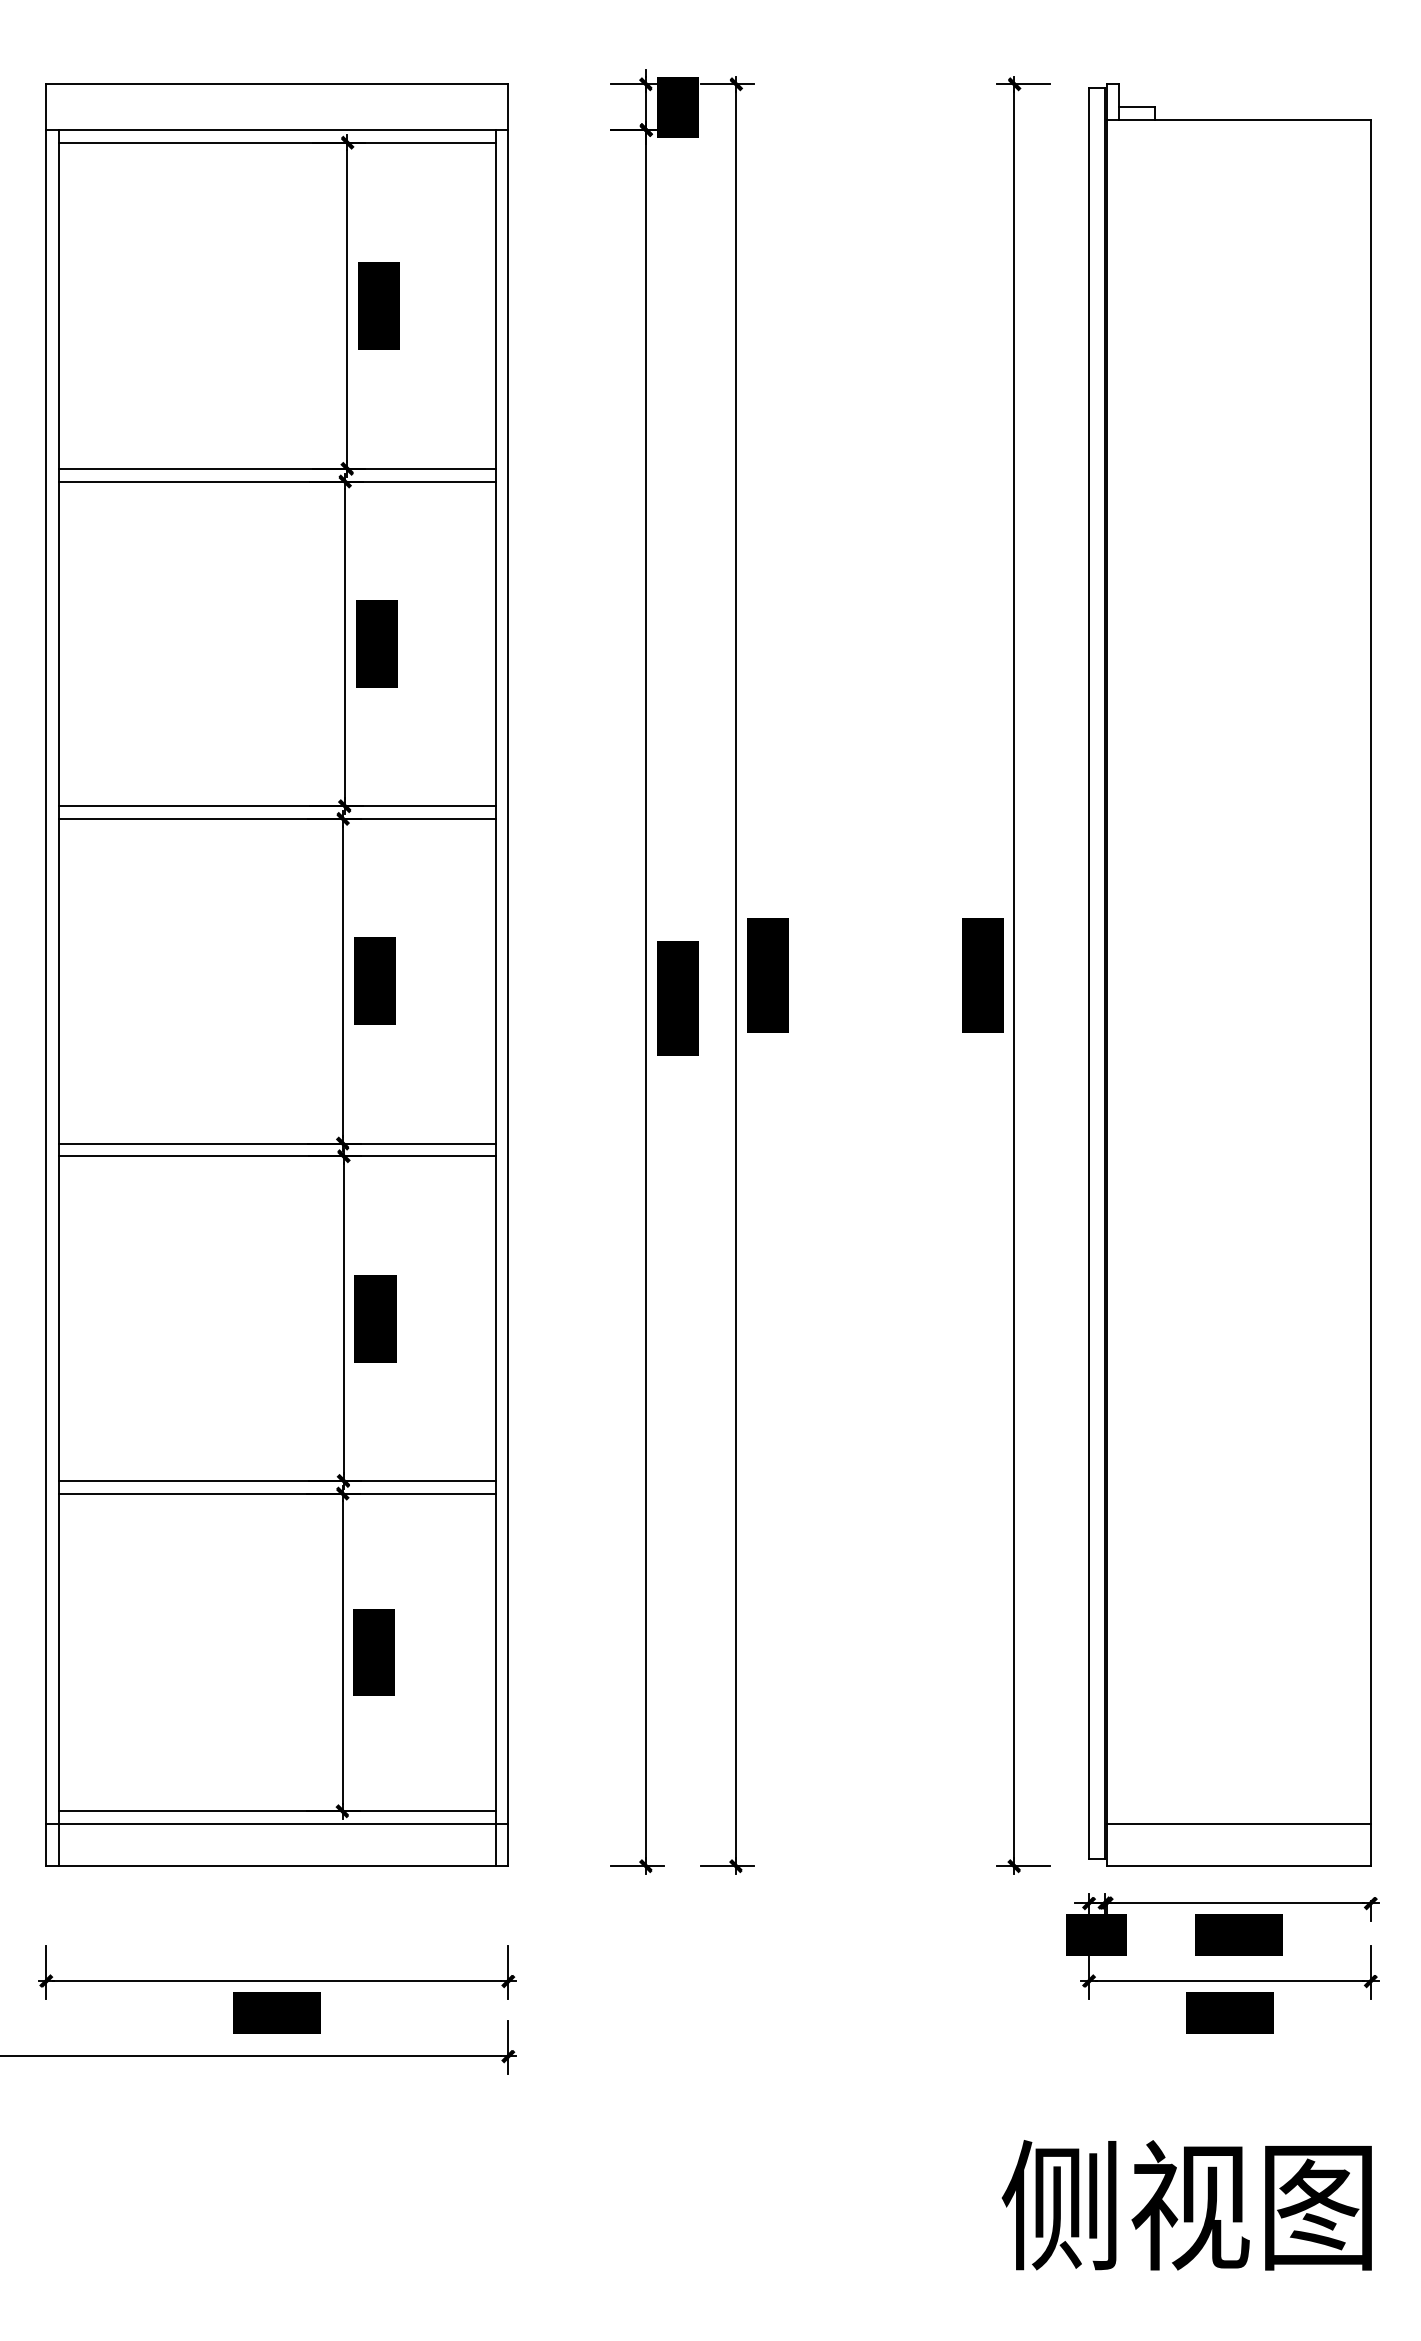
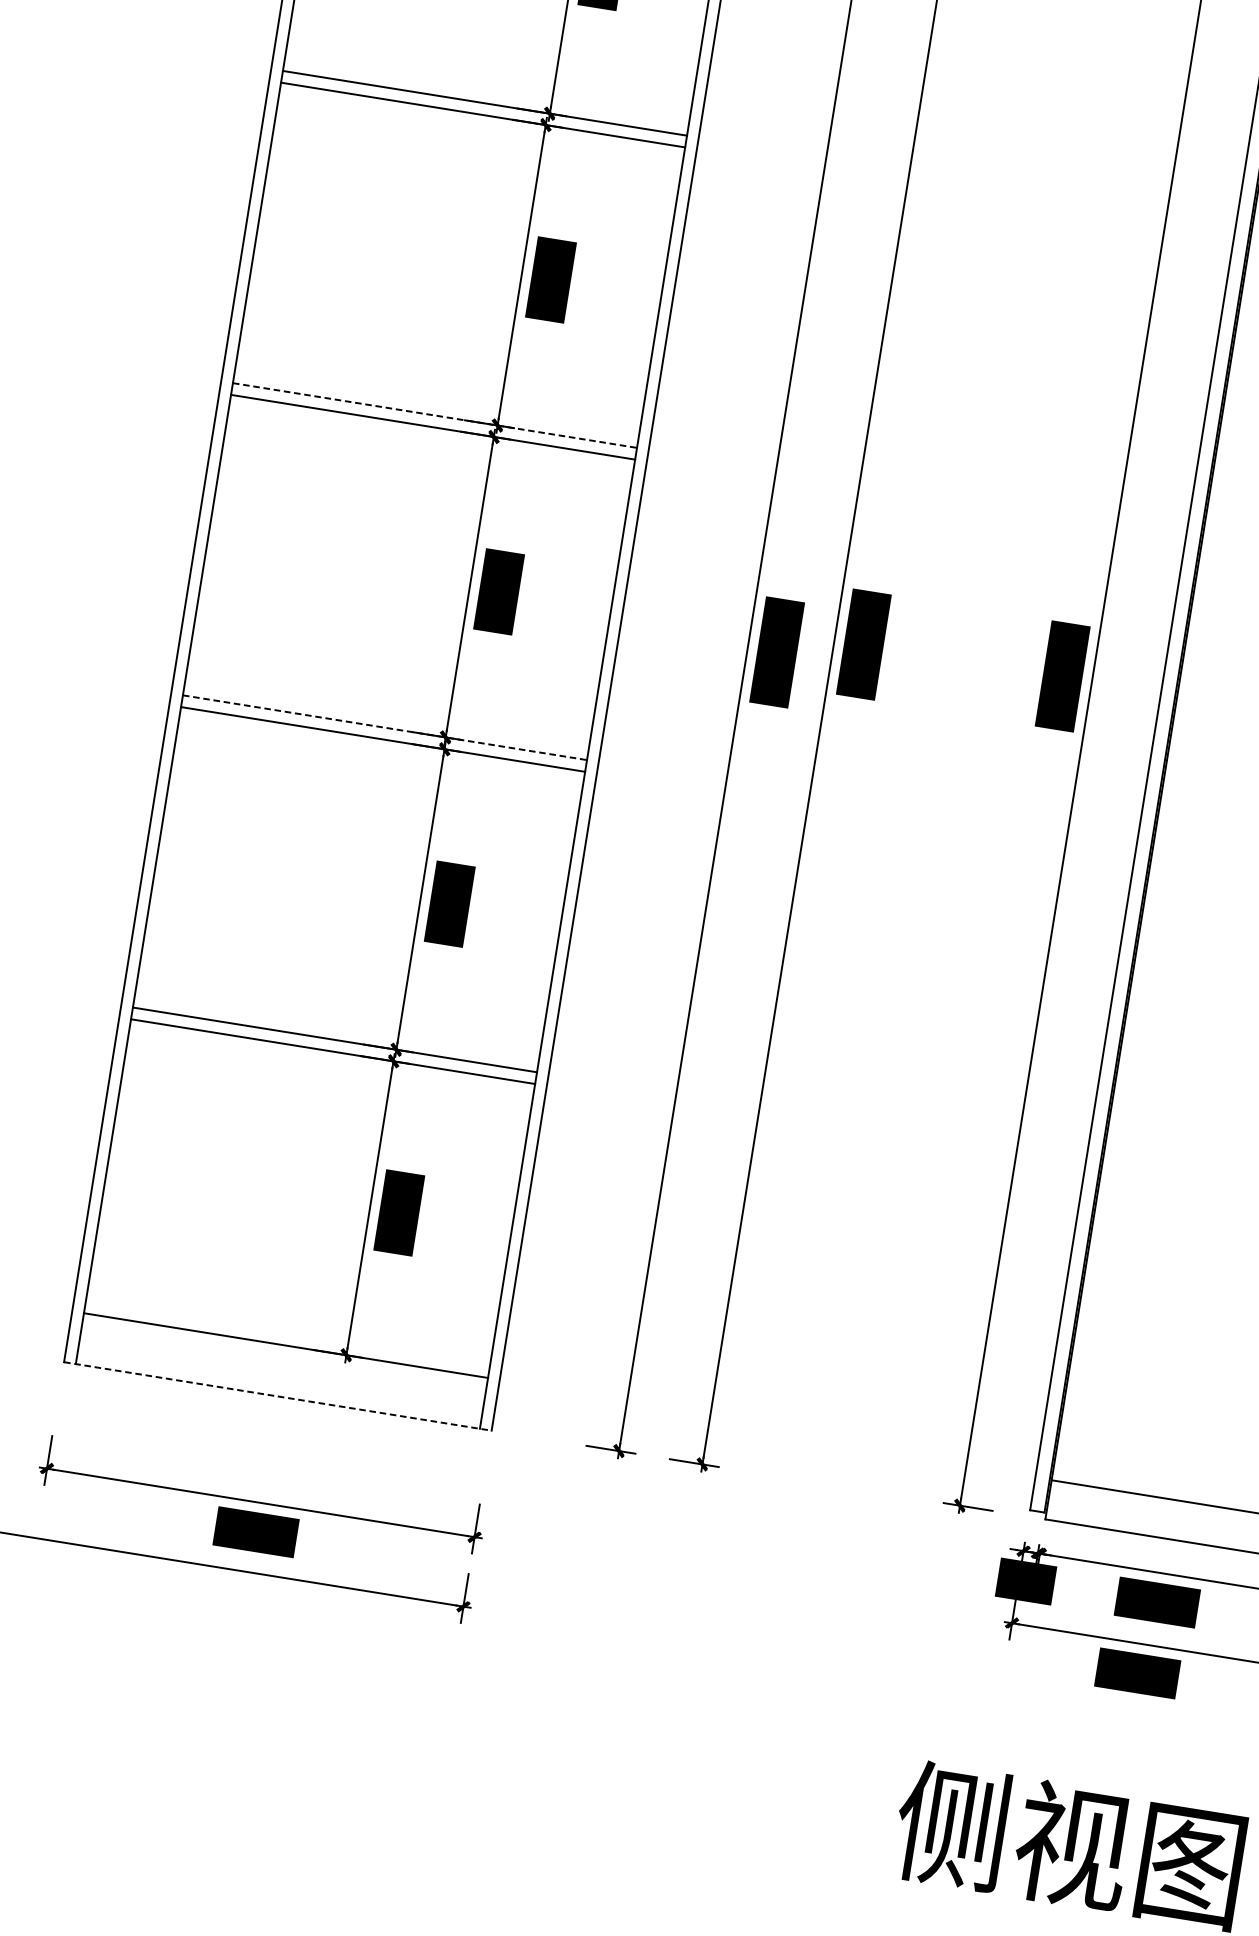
line: (277, 806) -> (435, 415), solid -> dashed
line: (277, 1143) -> (385, 727), solid -> dashed
line: (277, 1823) -> (284, 1356), removed
line: (277, 1866) -> (278, 1396), solid -> dashed

